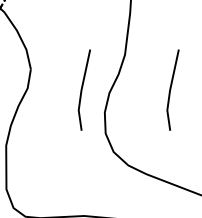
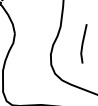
line: (83, 89) -> (40, 43), removed

